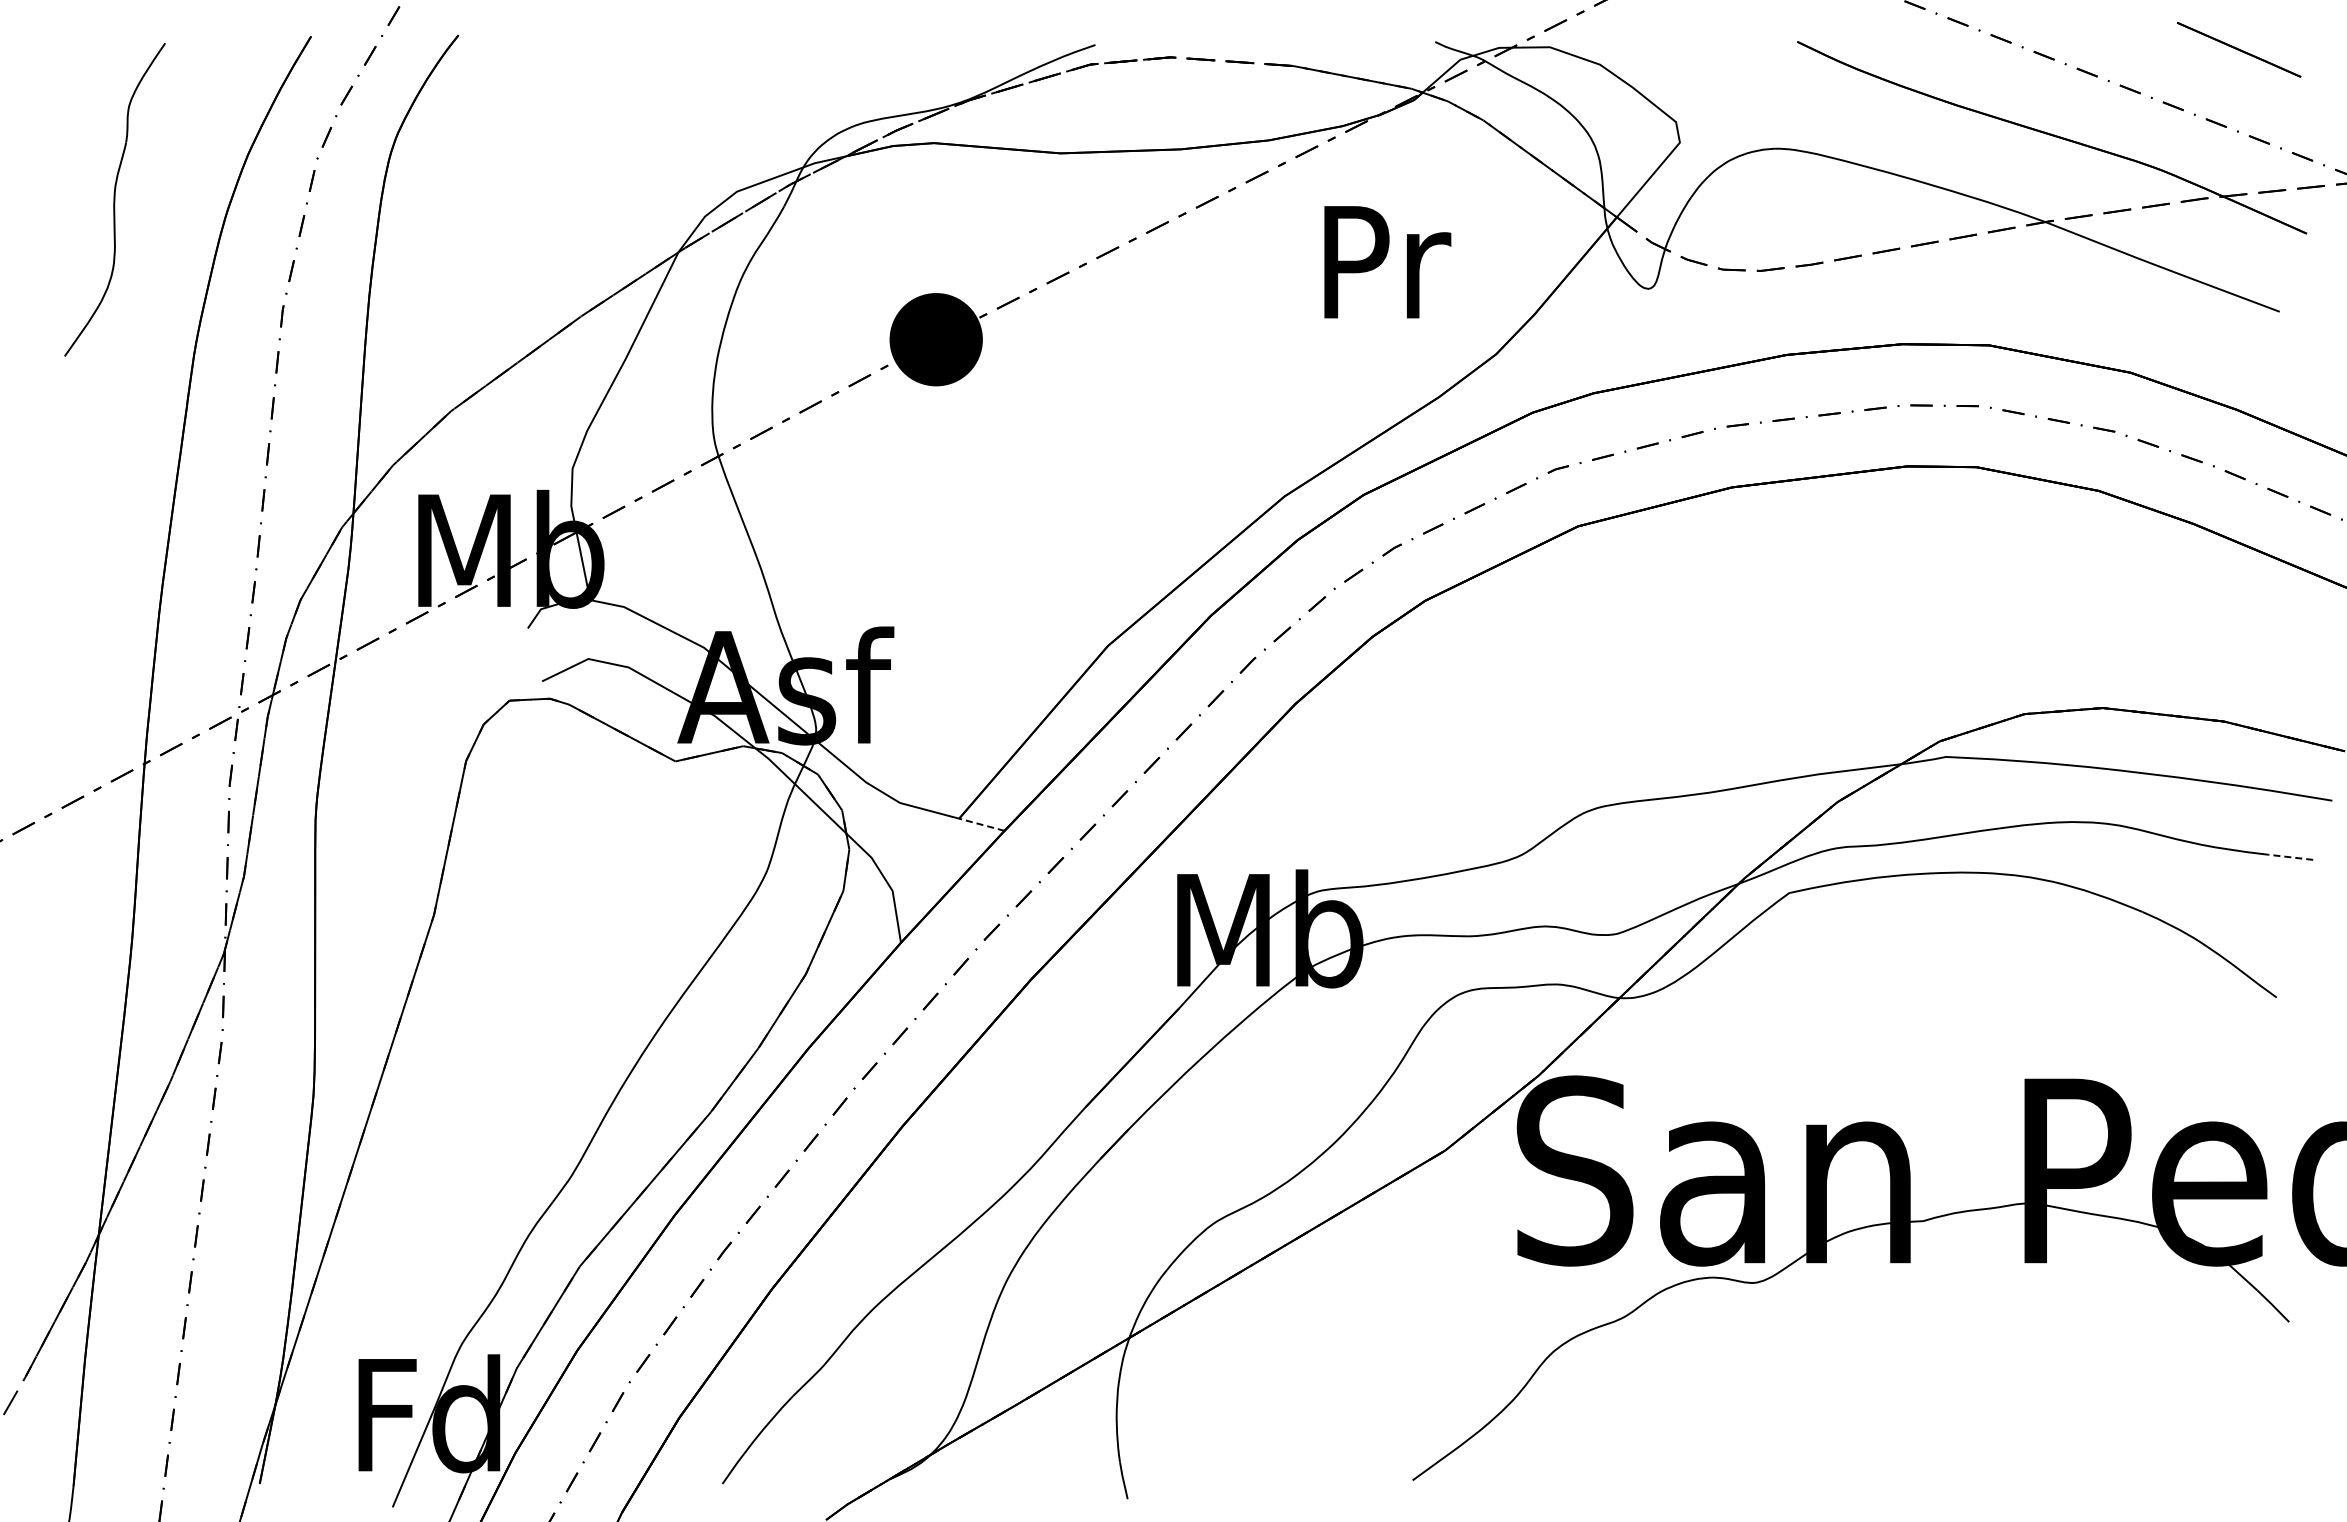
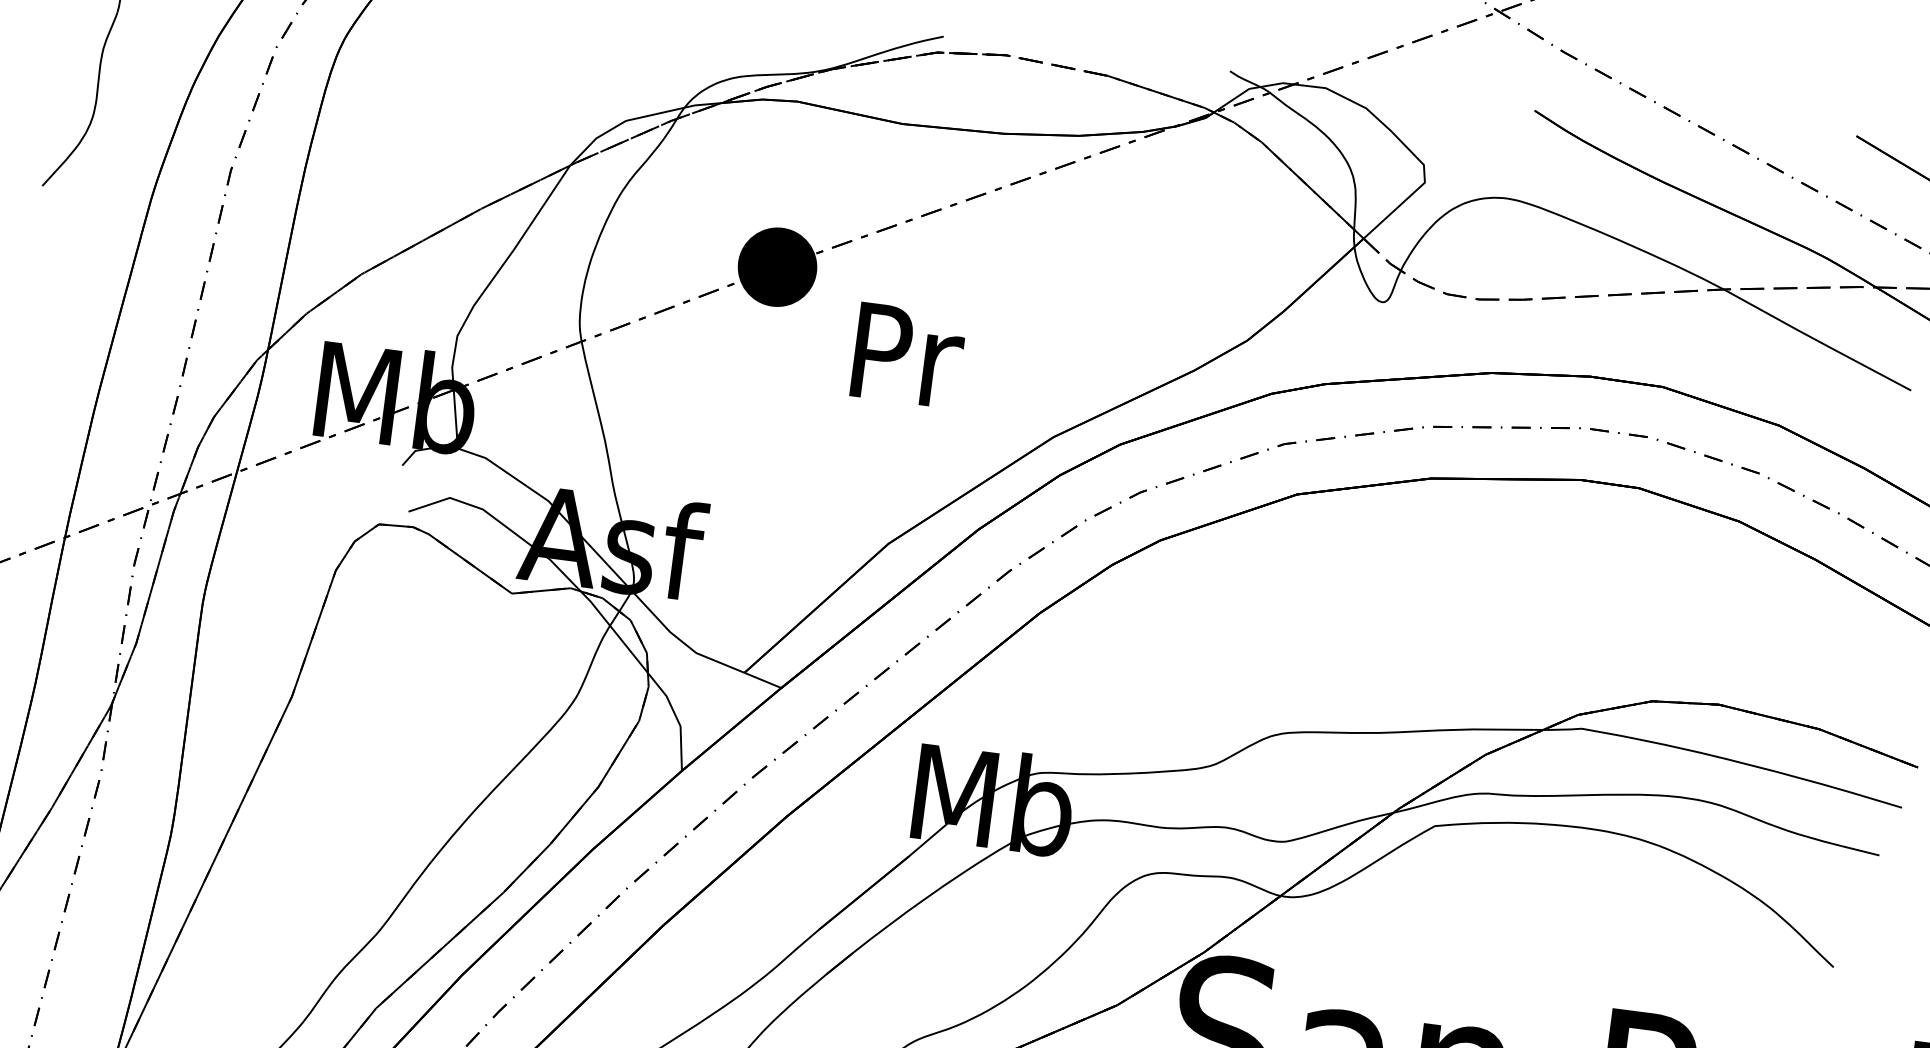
text: (1387, 262) -> (908, 355), moved
line: (981, 824) -> (762, 680), dashed -> solid
line: (2290, 857) -> (1860, 850), dashed -> solid

